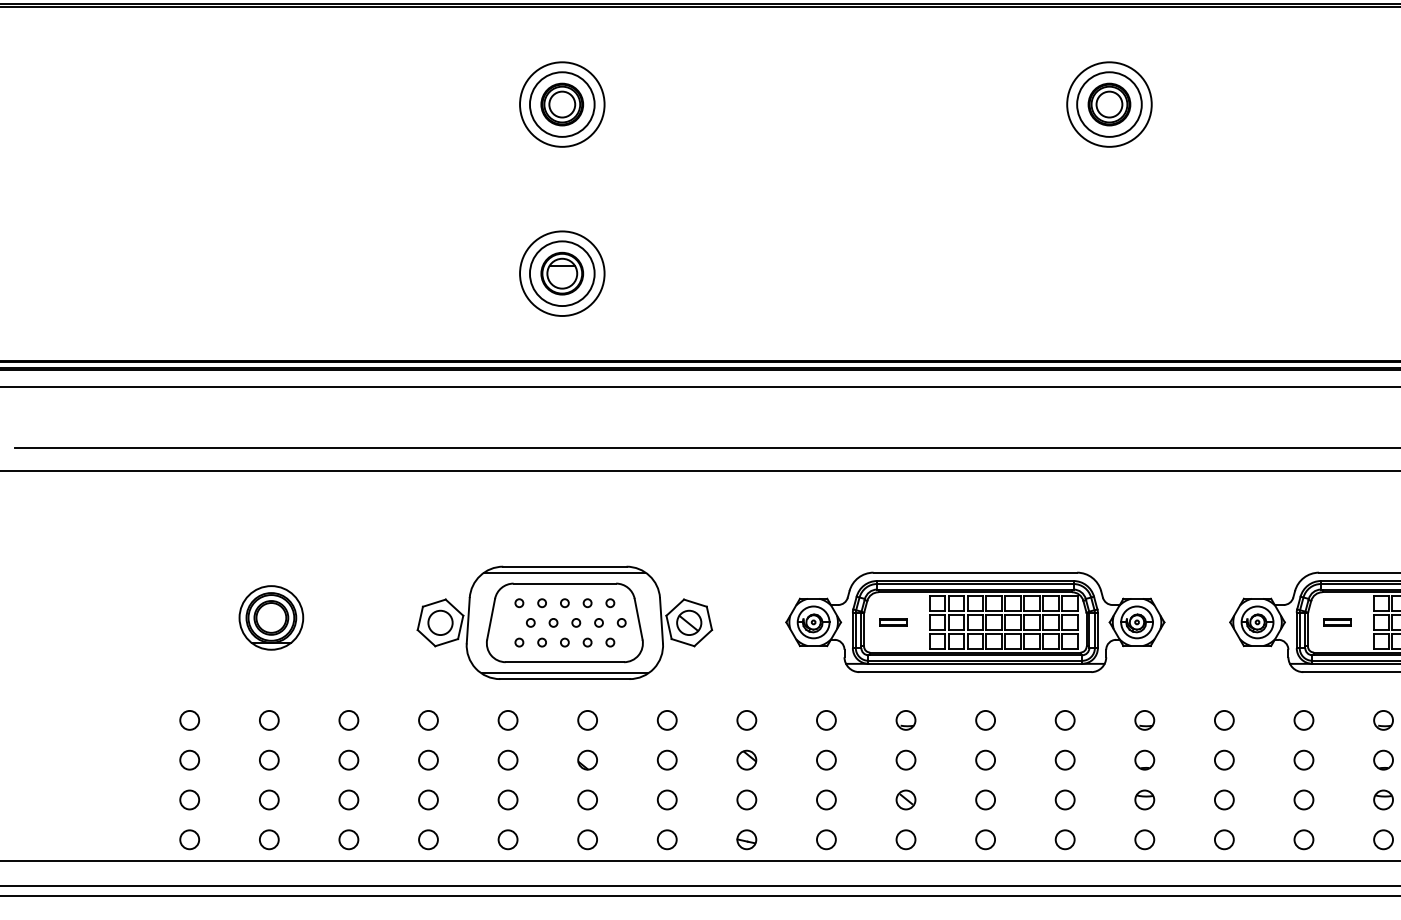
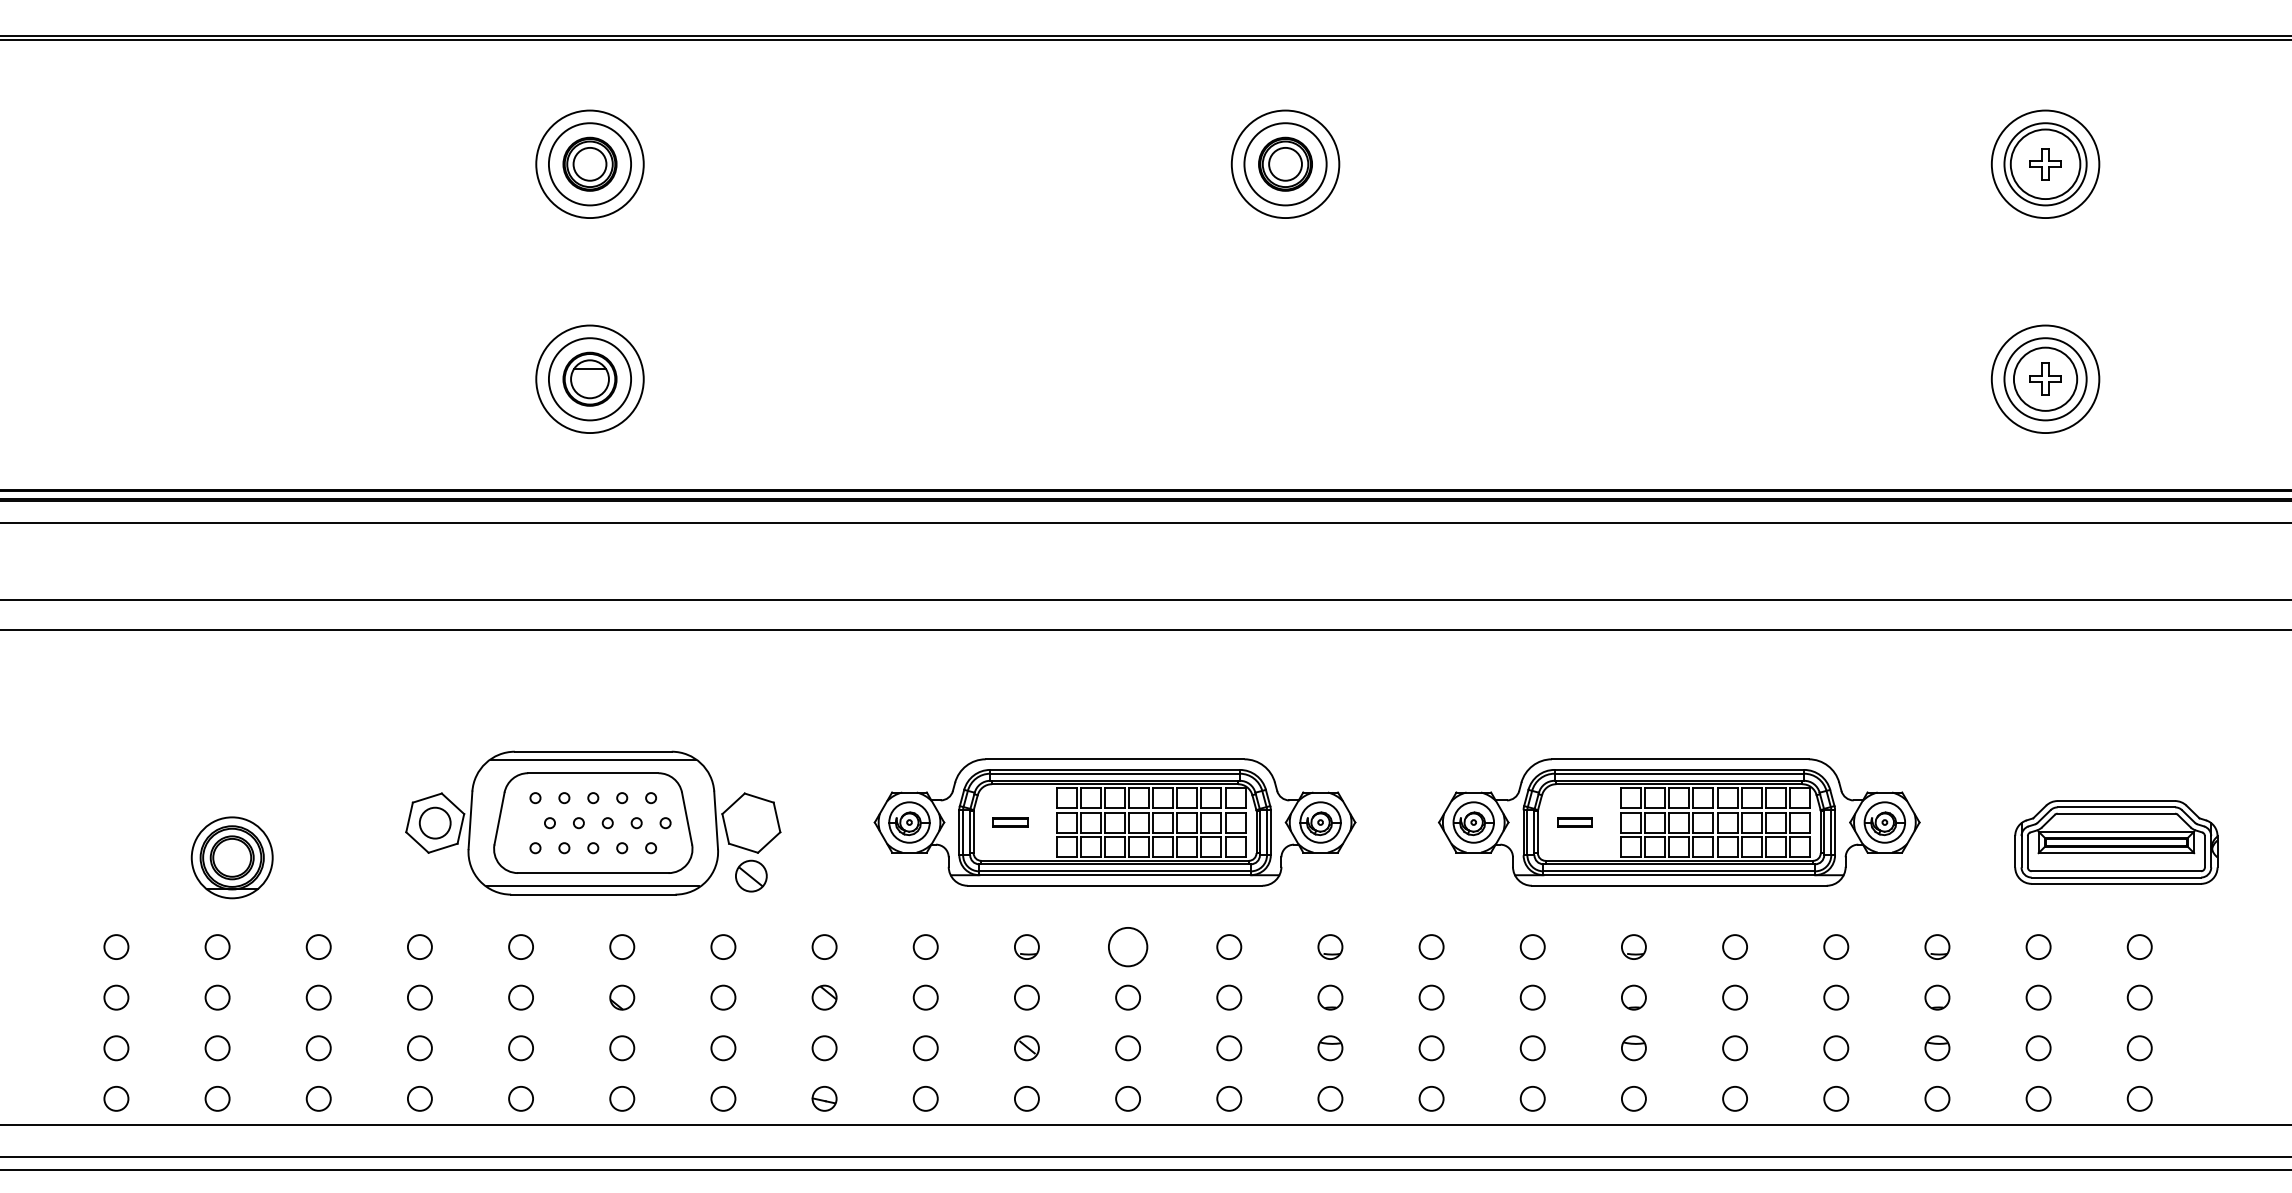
part: (270, 617) -> (231, 857), moved
part: (689, 622) -> (751, 875), moved
circle: (985, 720) -> (1128, 947), size x1.6

